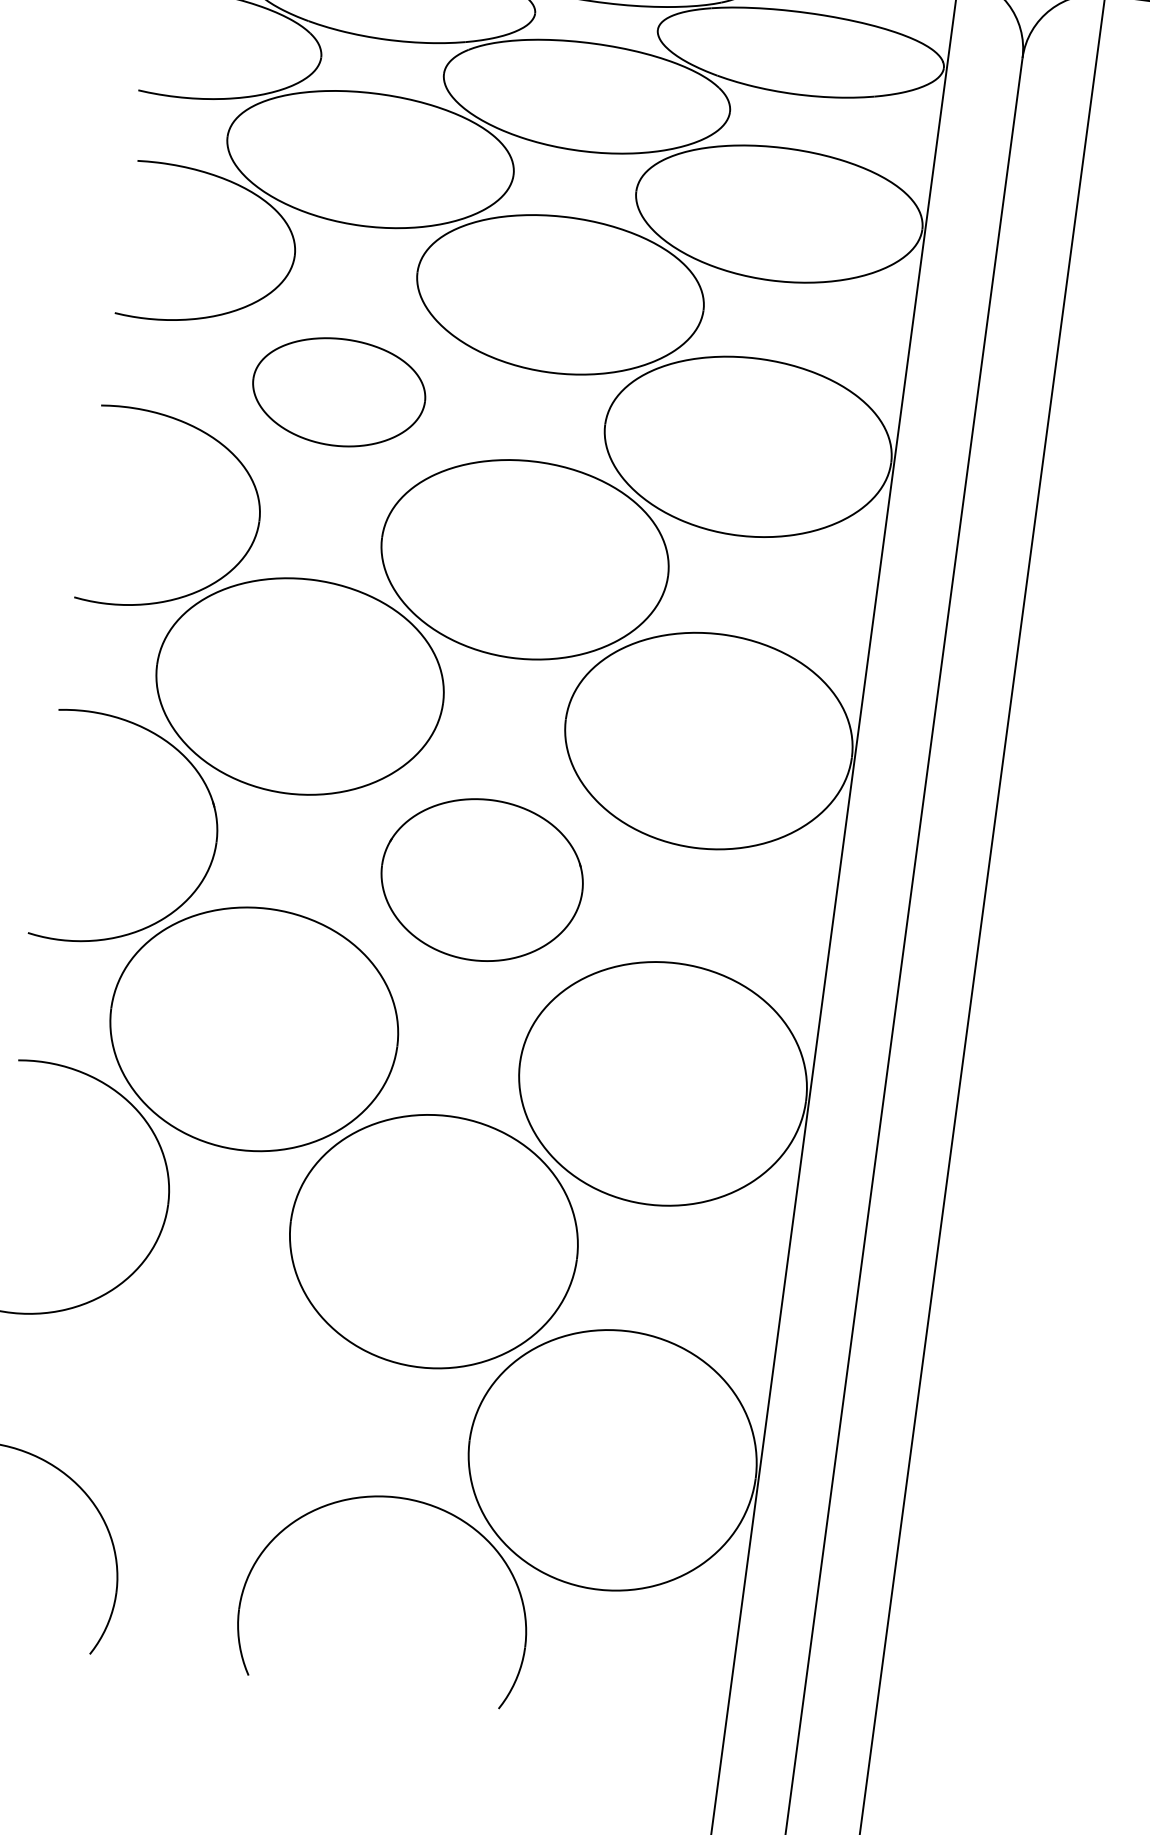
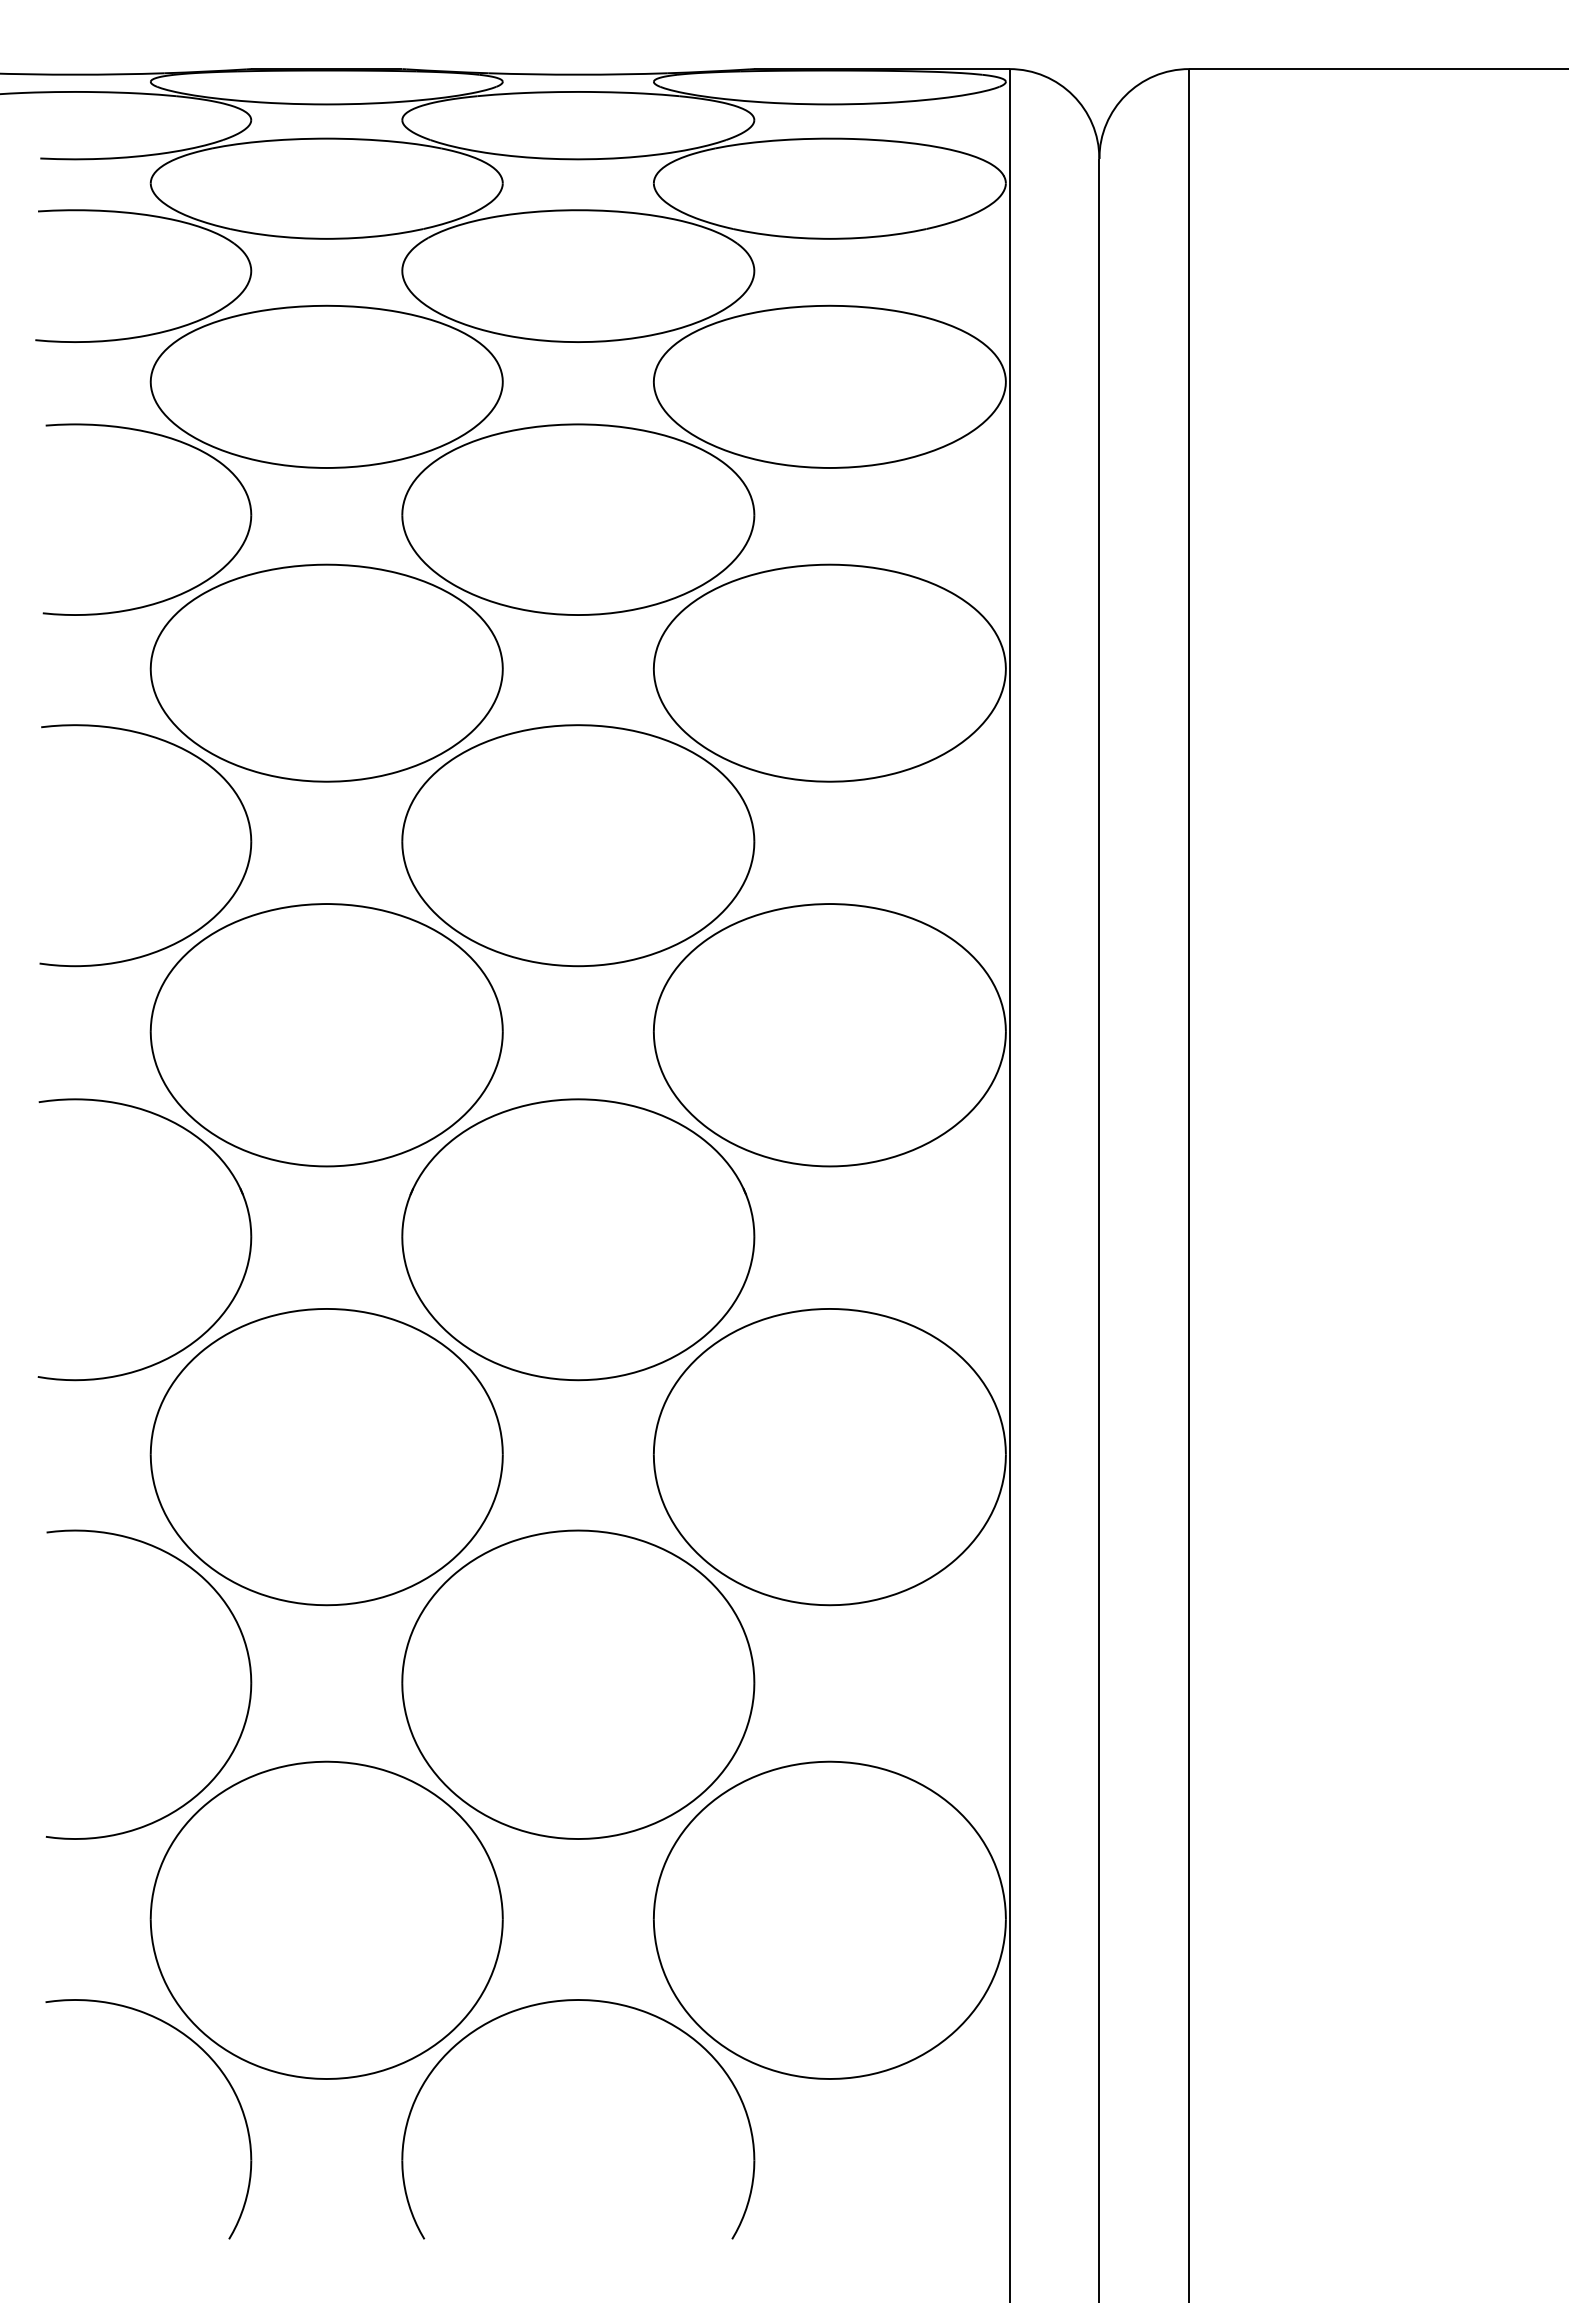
part: (338, 391) -> (326, 672), size x1.67
part: (482, 879) -> (578, 1239), size x1.43
part: (203, 1405) -> (326, 1919), added

